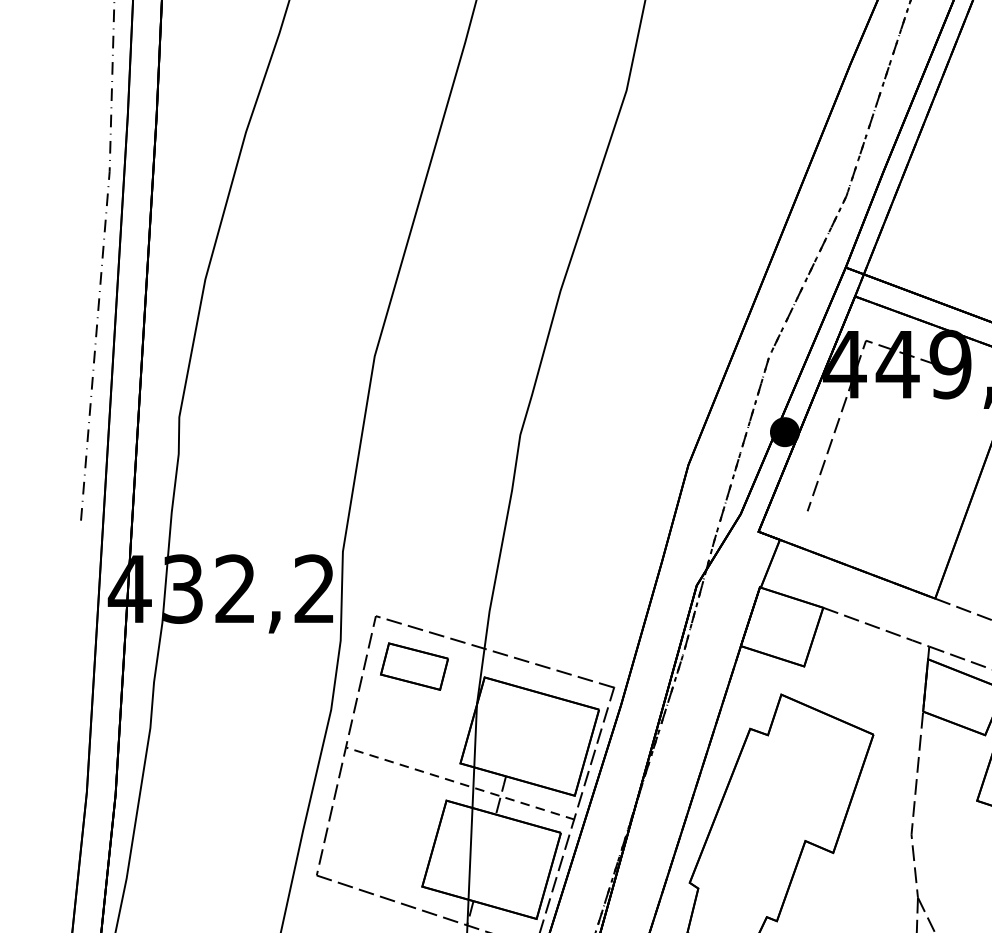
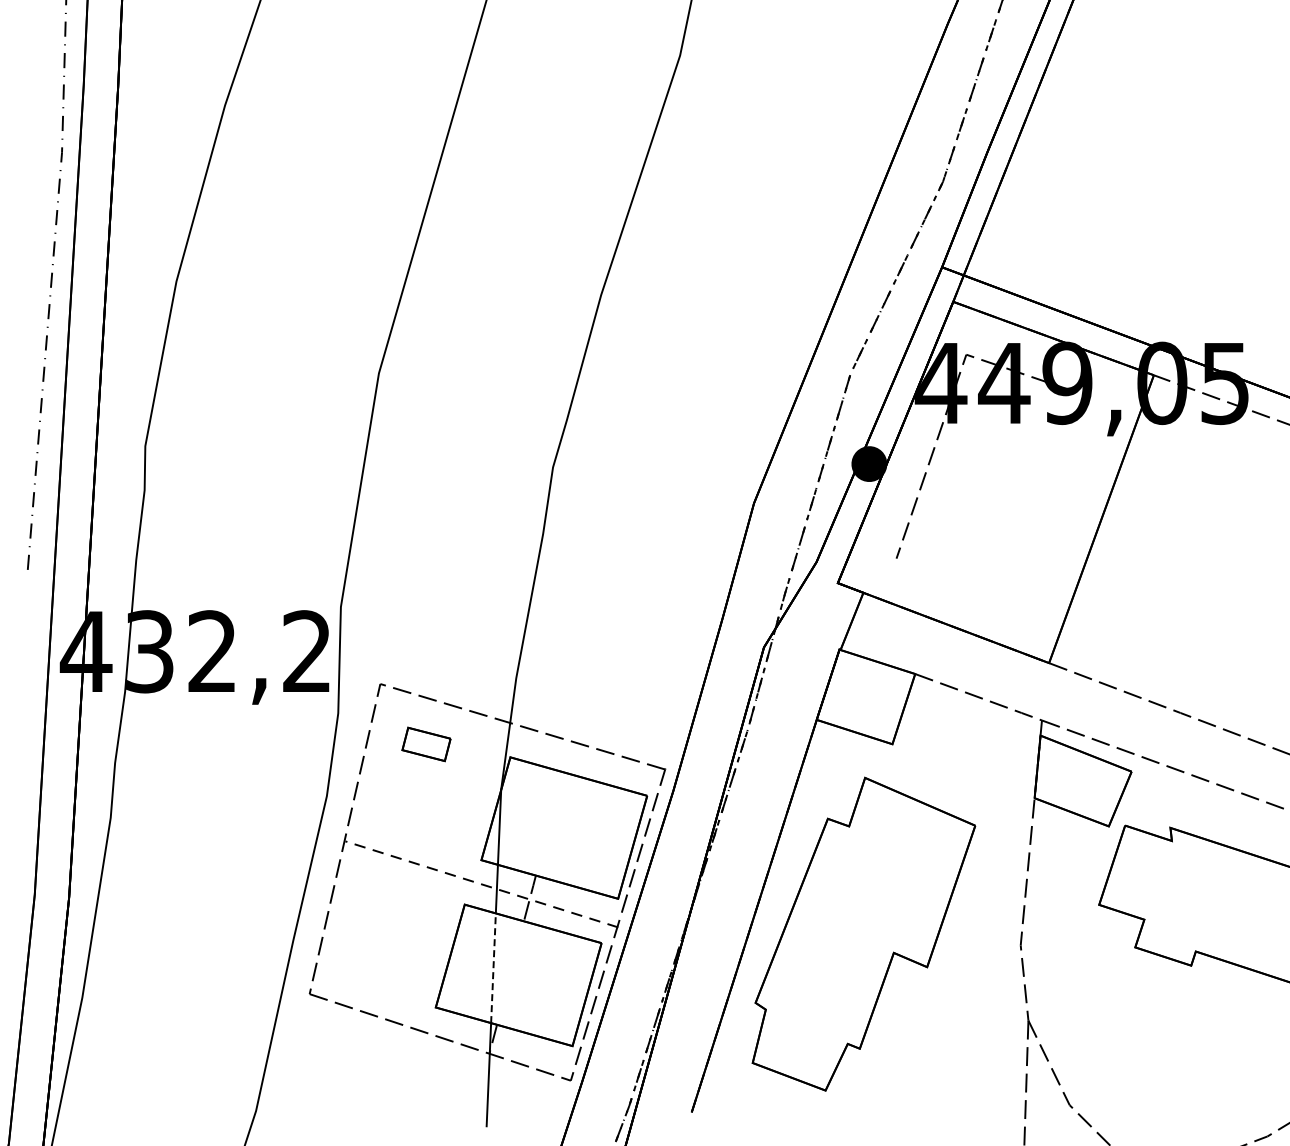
part: (414, 666) -> (426, 744), size x0.6
line: (470, 854) -> (493, 968), solid -> dashed

